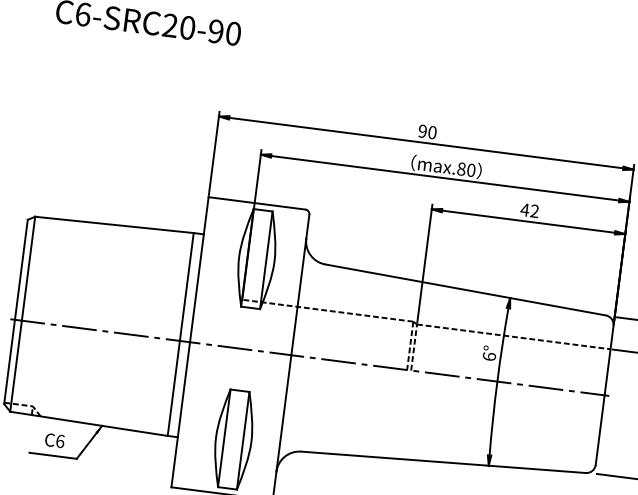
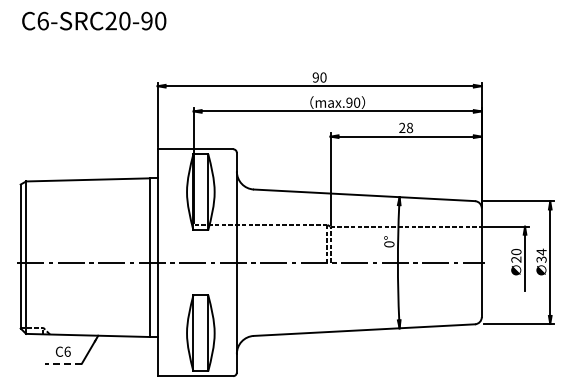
text: (461, 168) -> (349, 102), max.80 -> max.90
text: (529, 209) -> (405, 127), 42 -> 28
text: (489, 356) -> (389, 244), 6° -> 0°
line: (51, 455) -> (62, 363), solid -> dashed

